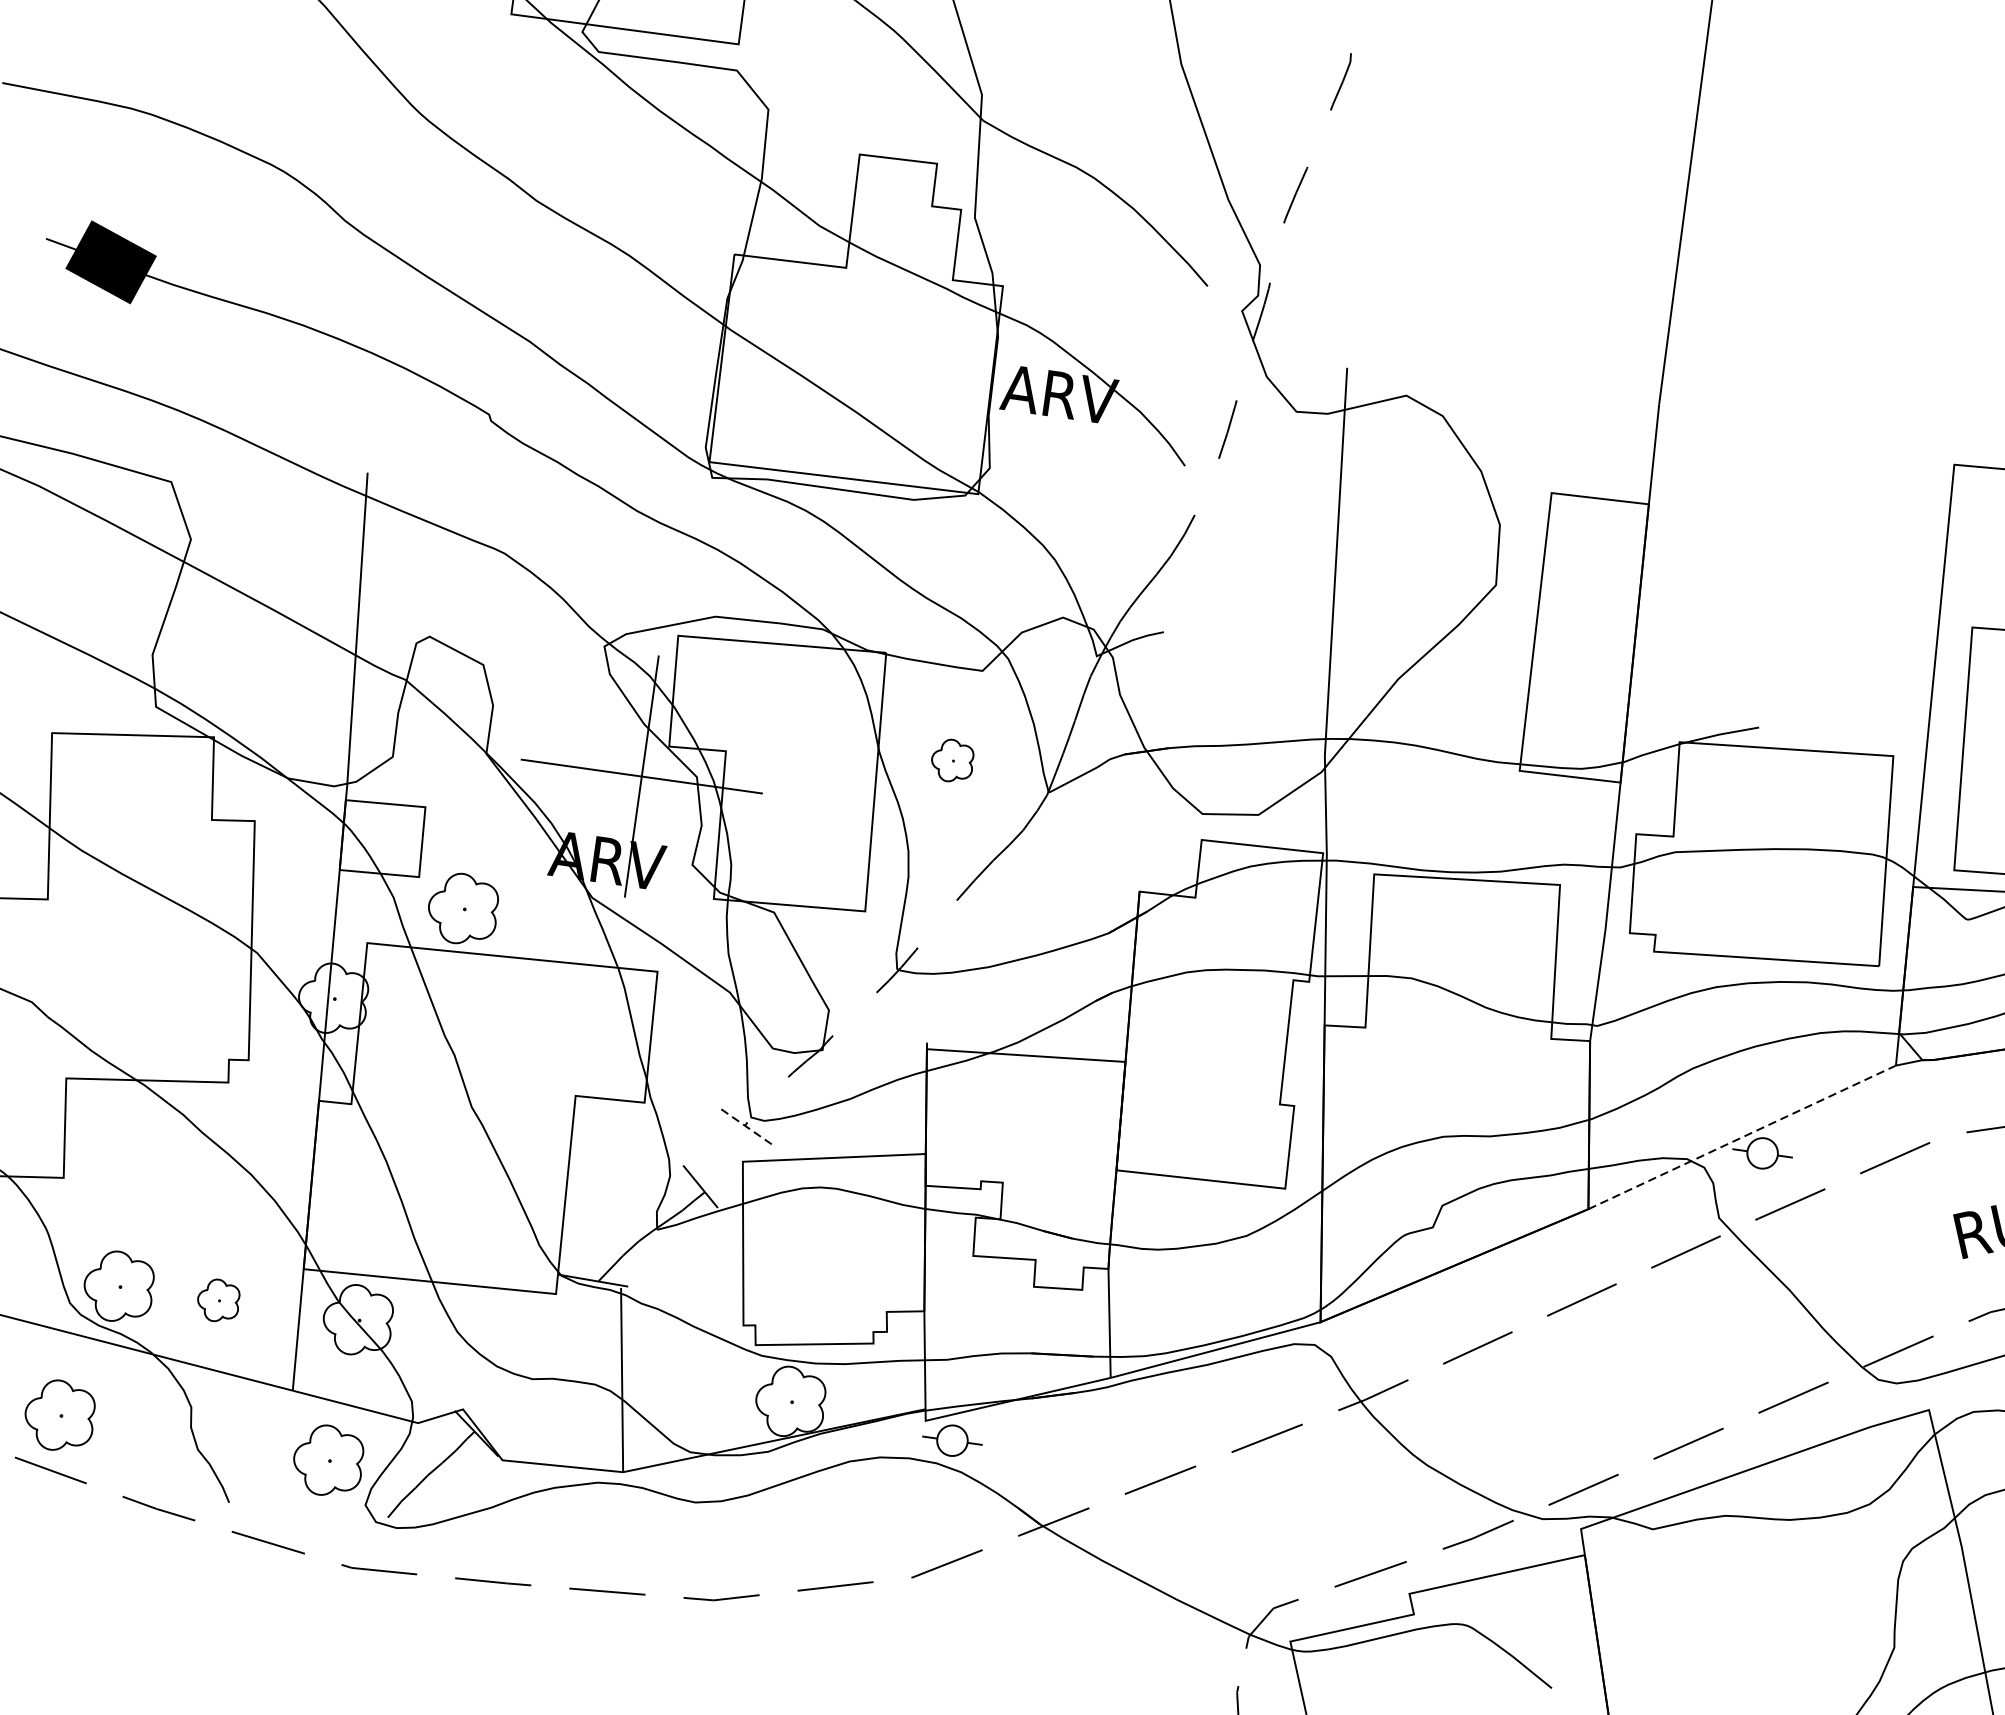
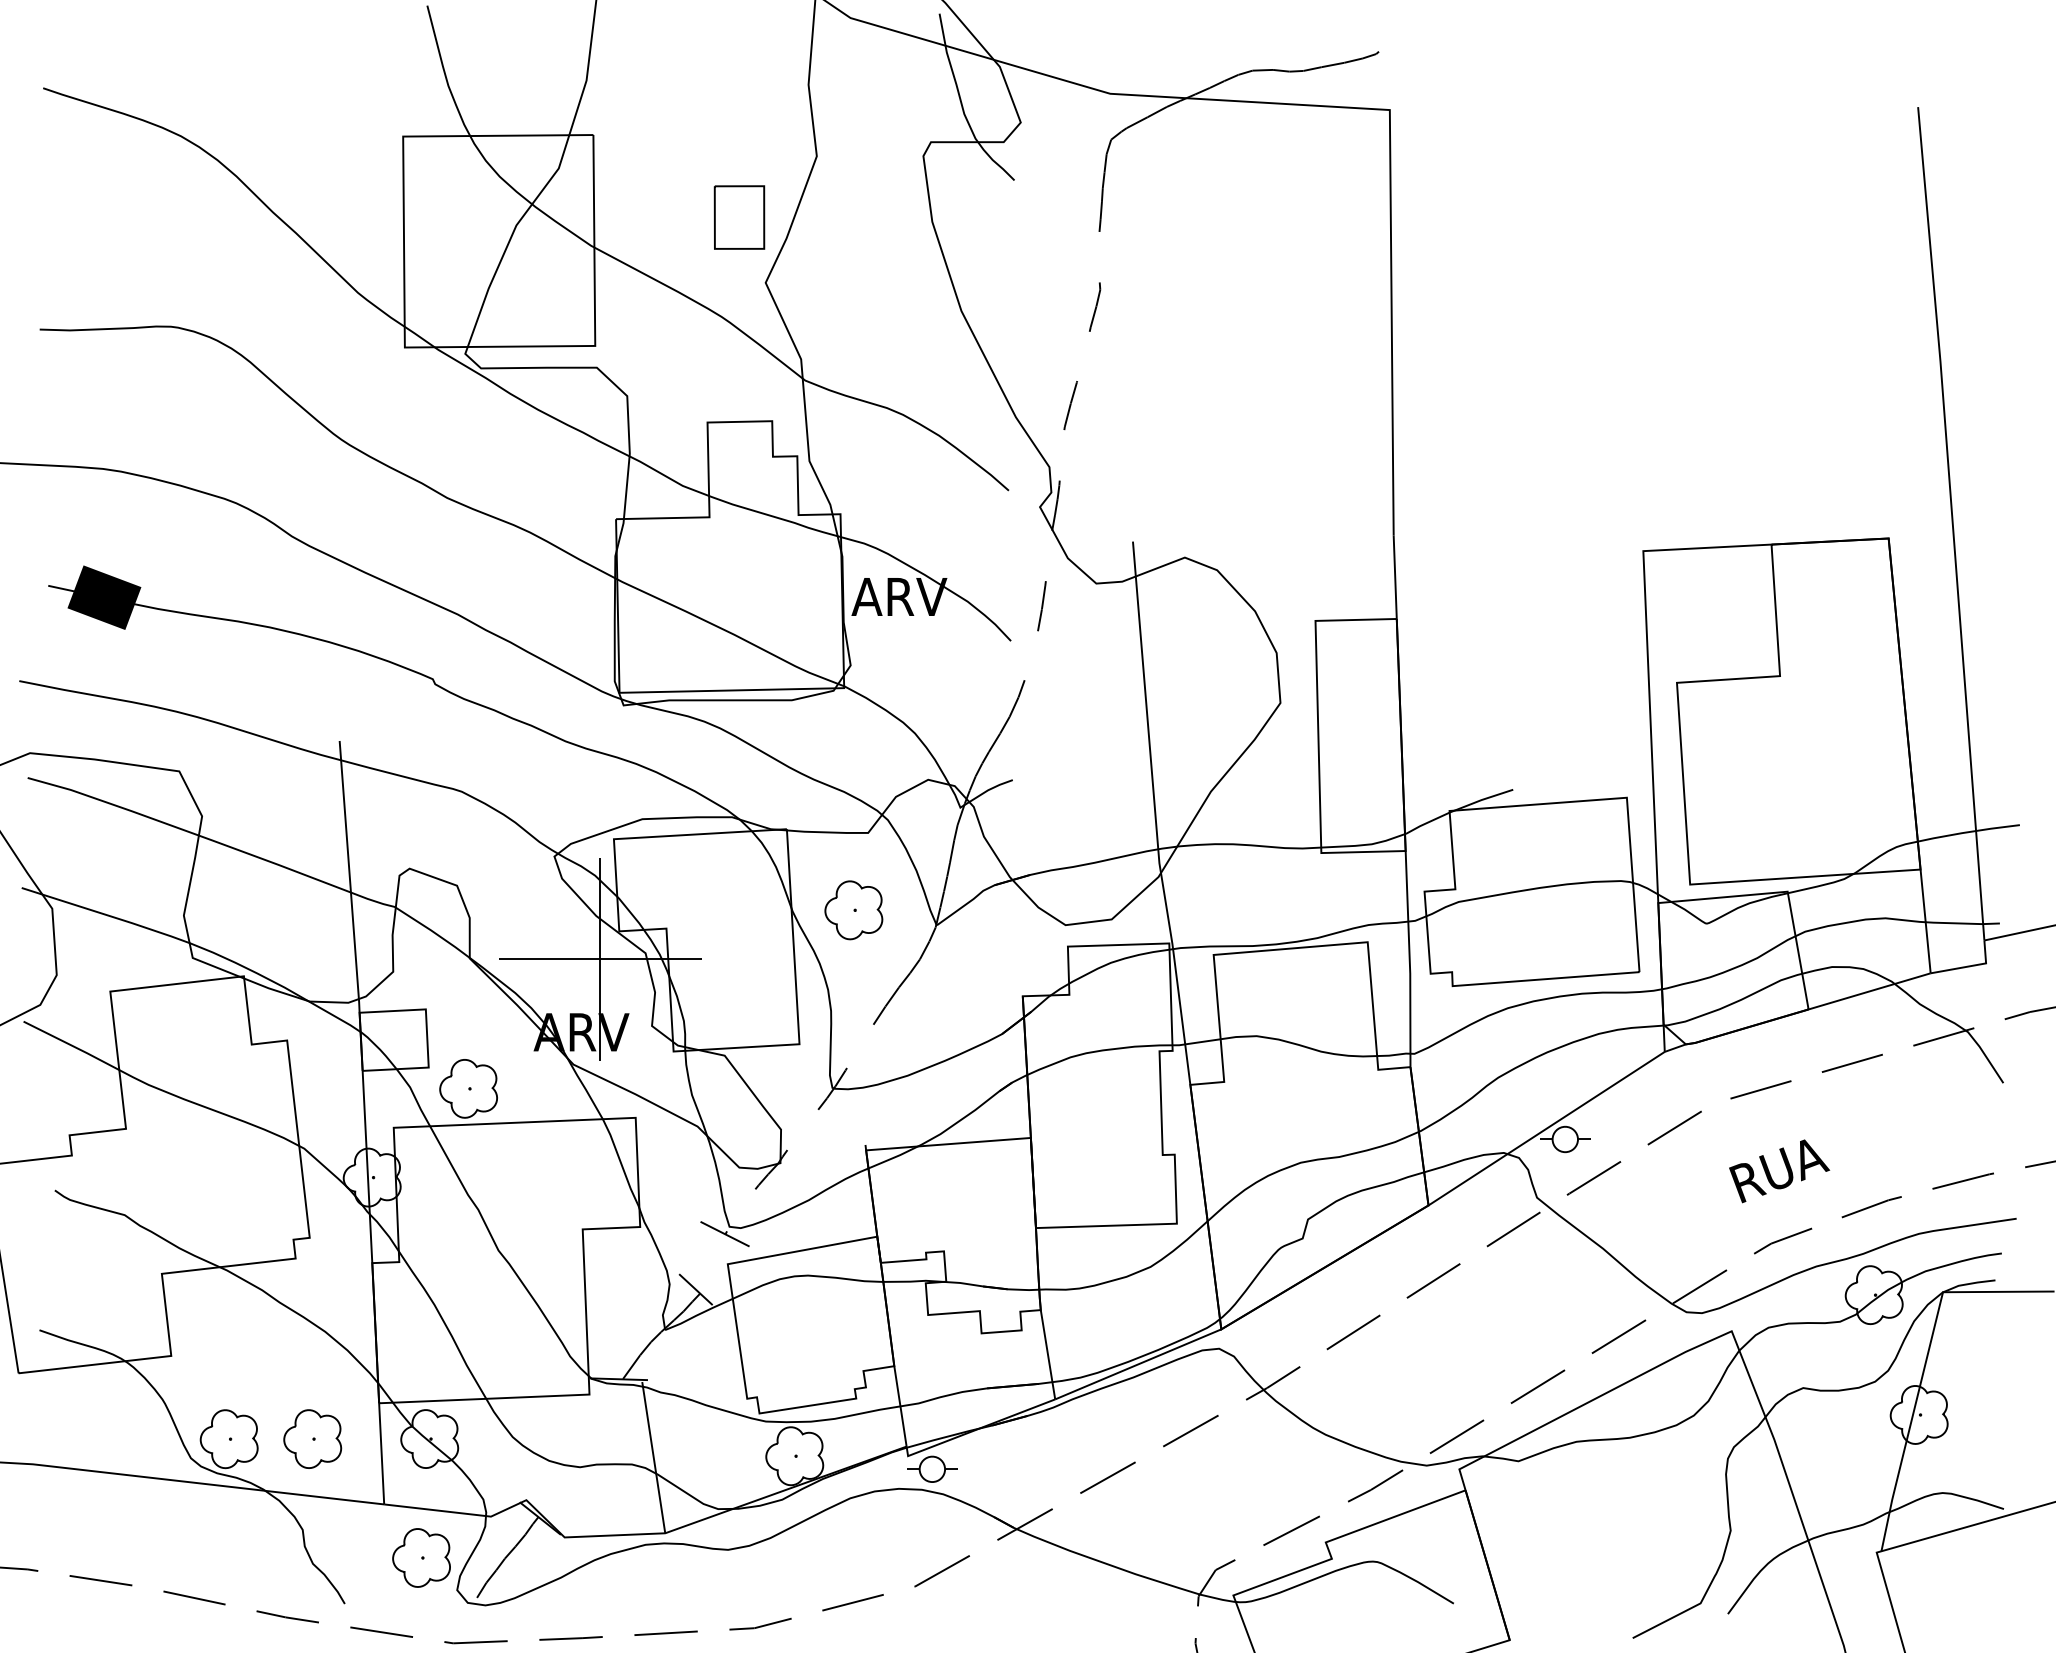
part: (952, 760) -> (853, 910), size x1.67
line: (744, 1124) -> (724, 1233), dashed -> solid
line: (1742, 1137) -> (1546, 1128), dashed -> solid
part: (218, 1300) -> (312, 1438), size x1.67
part: (59, 1415) -> (195, 1551), removed

